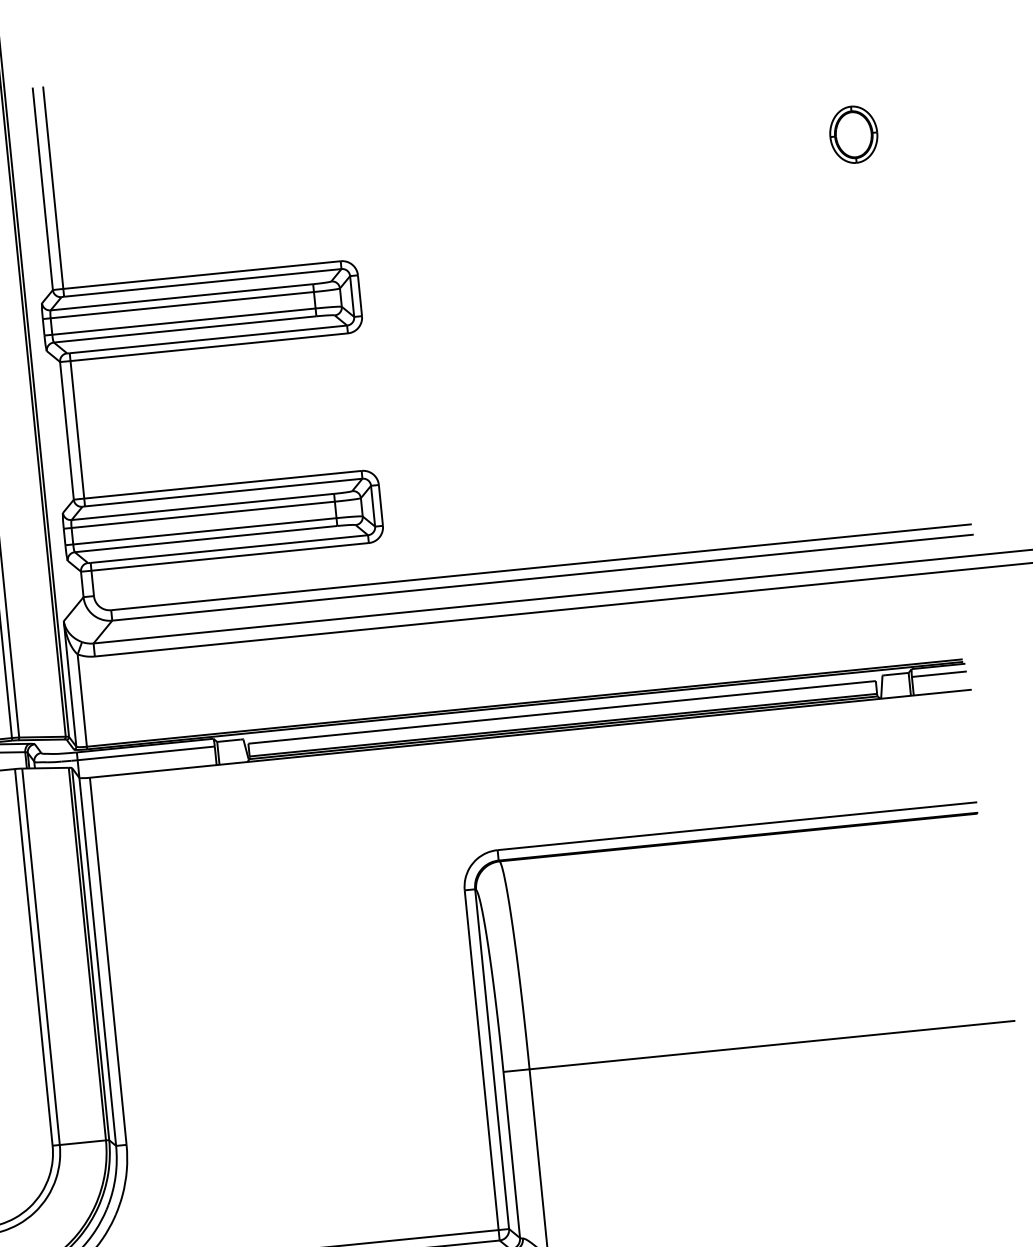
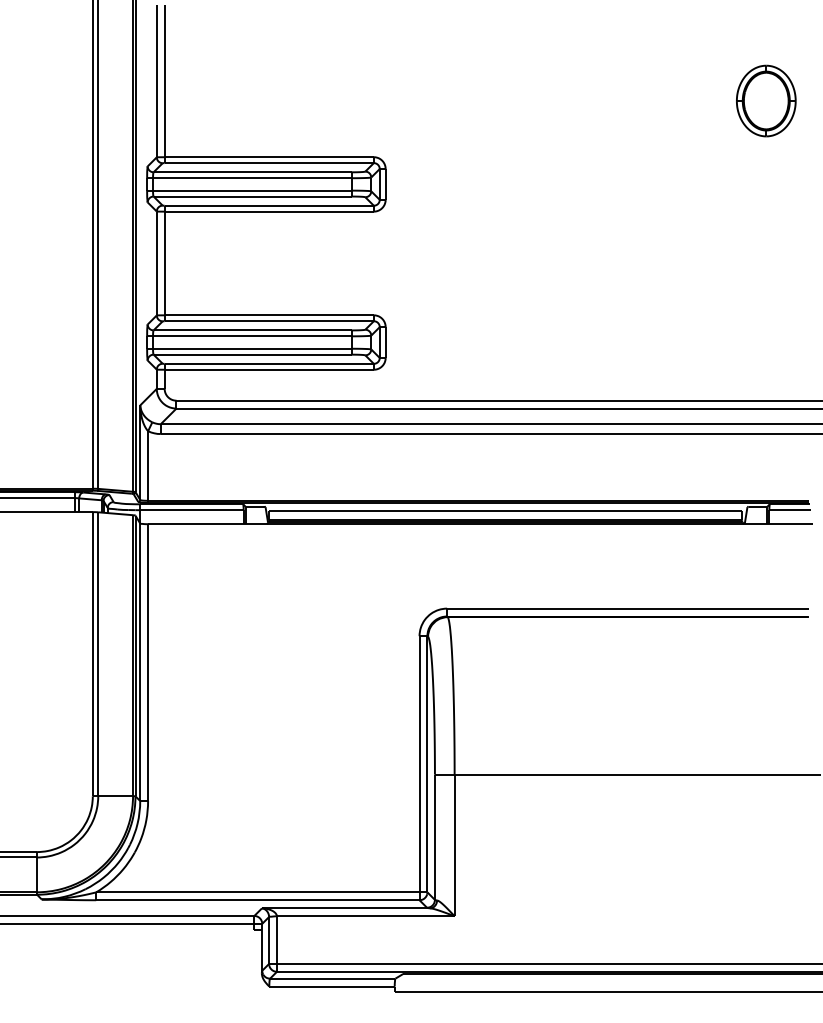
part: (853, 134) -> (766, 100), size x1.67

